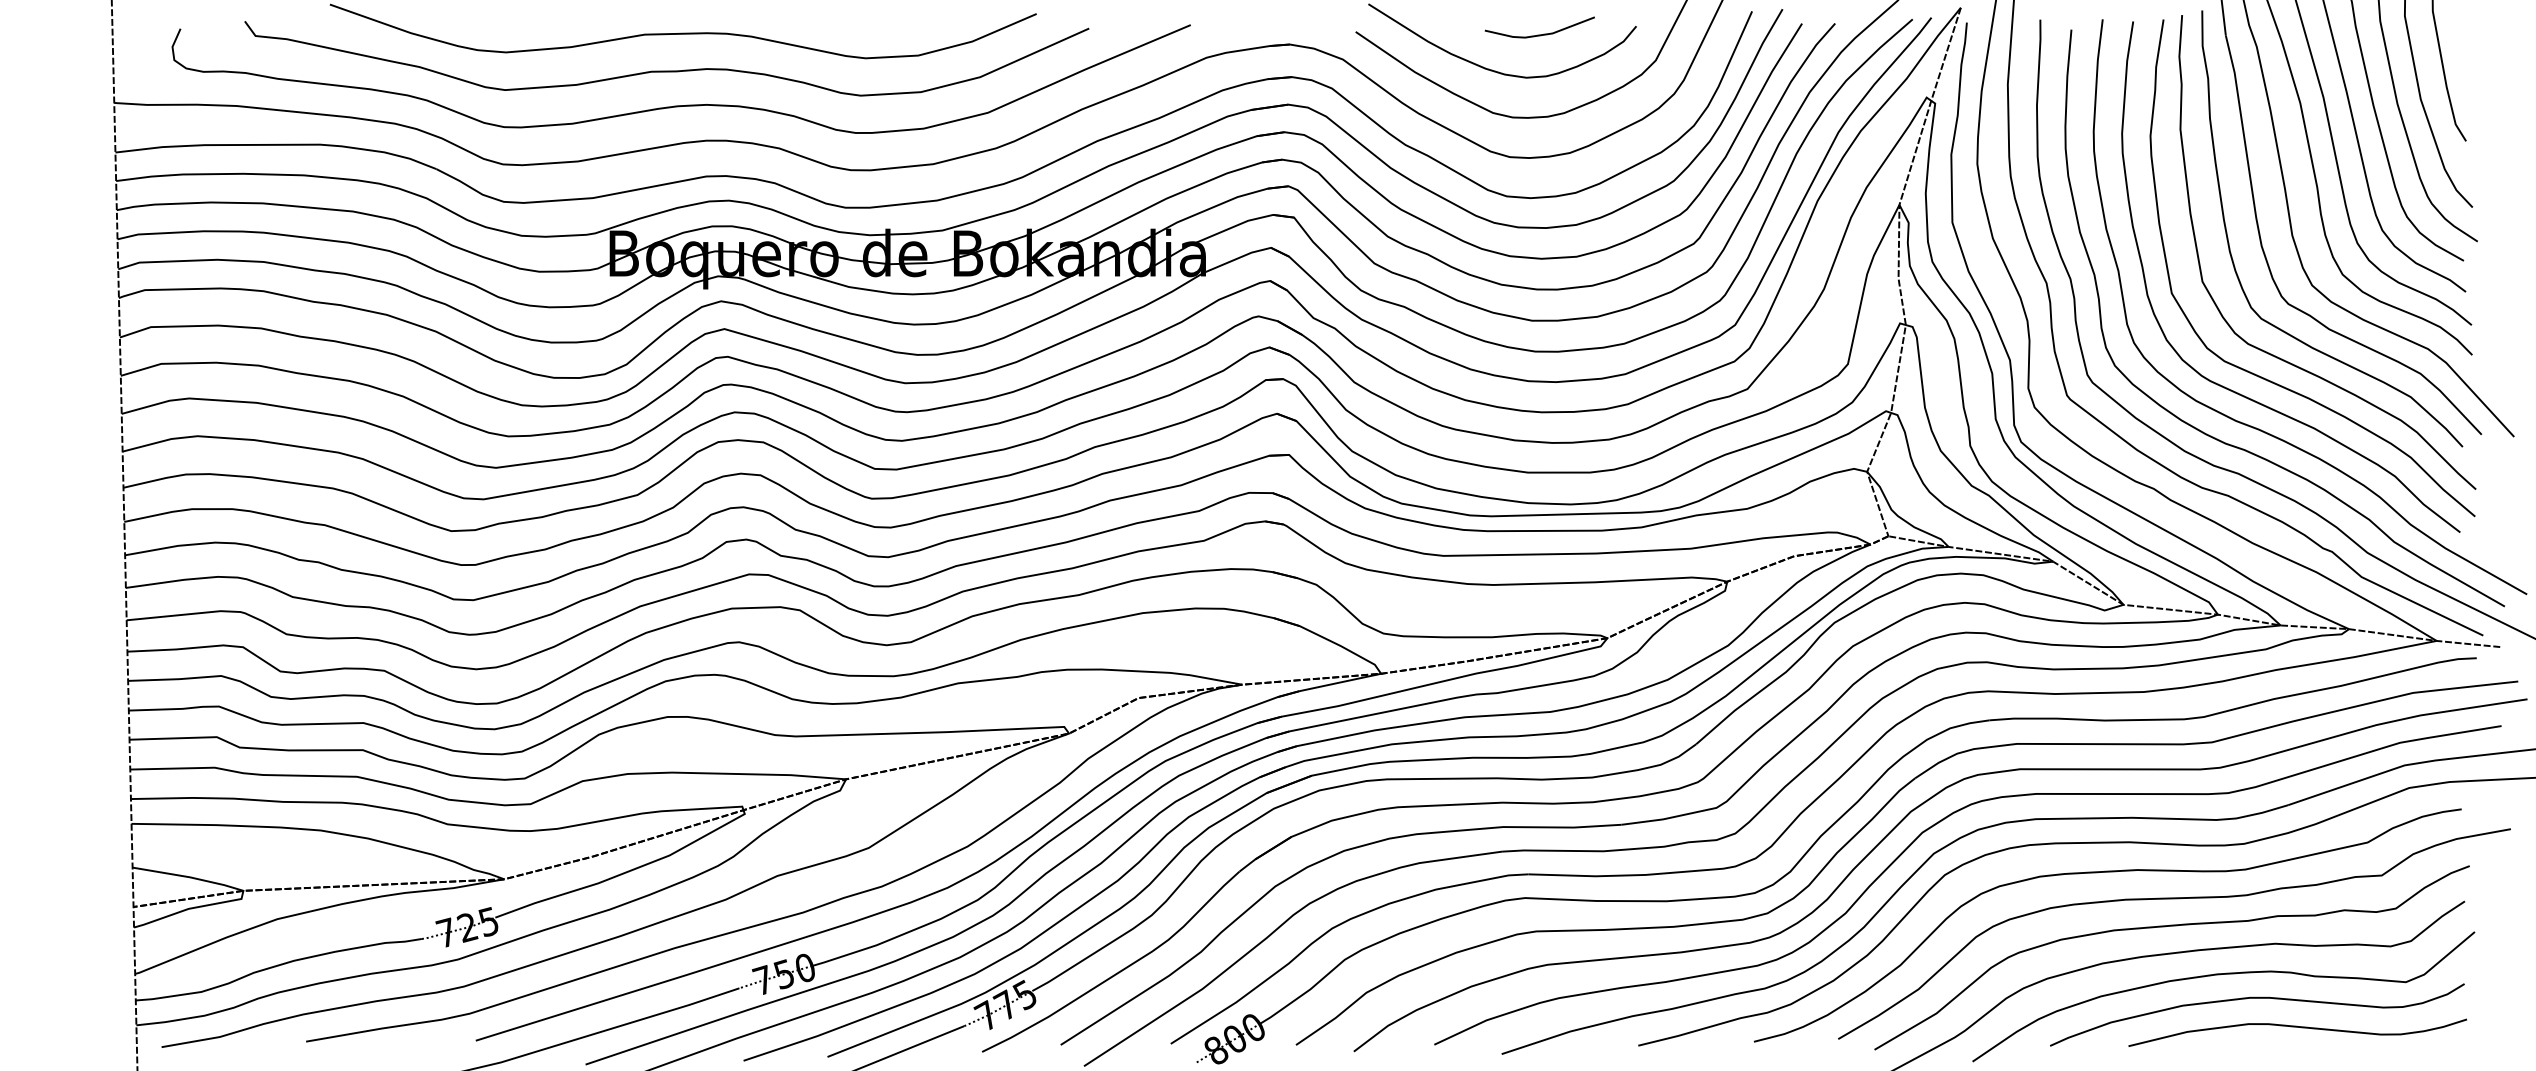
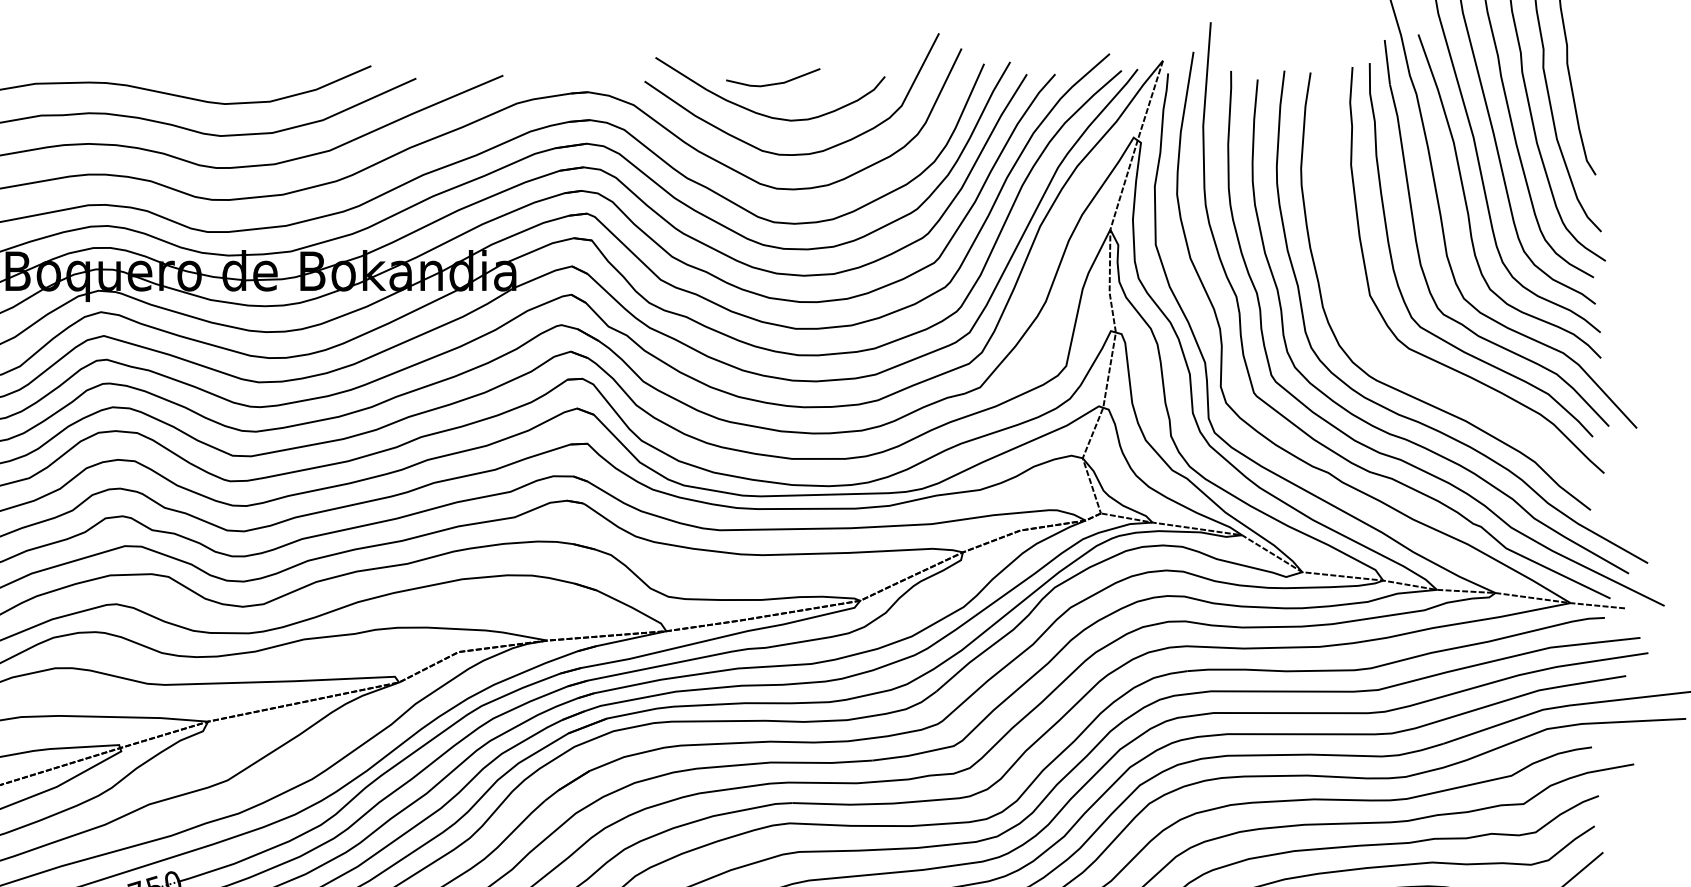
line: (1539, 34) -> (772, 83), moved
curve: (2264, 377) -> (1423, 377), removed

